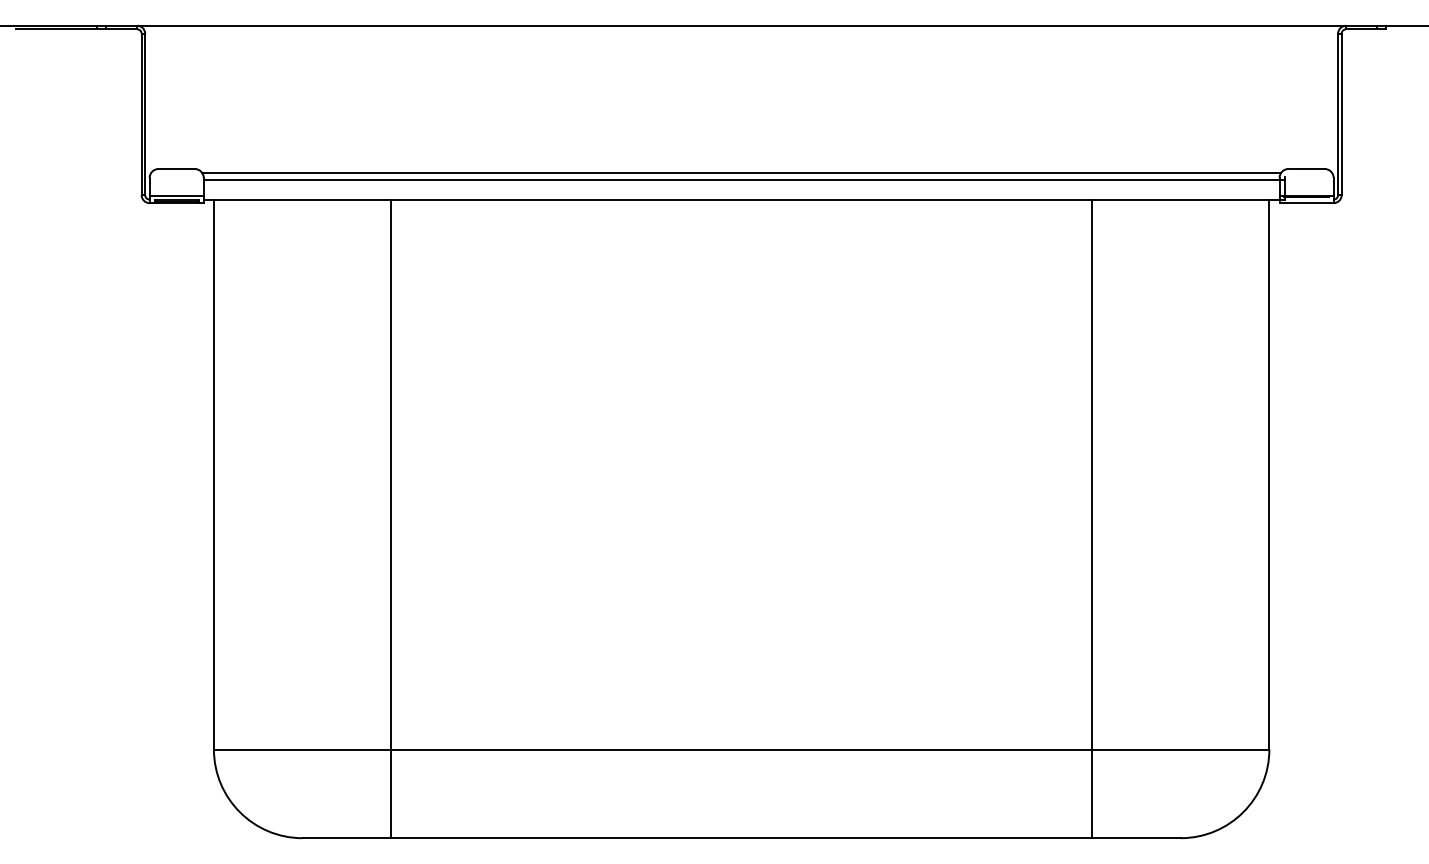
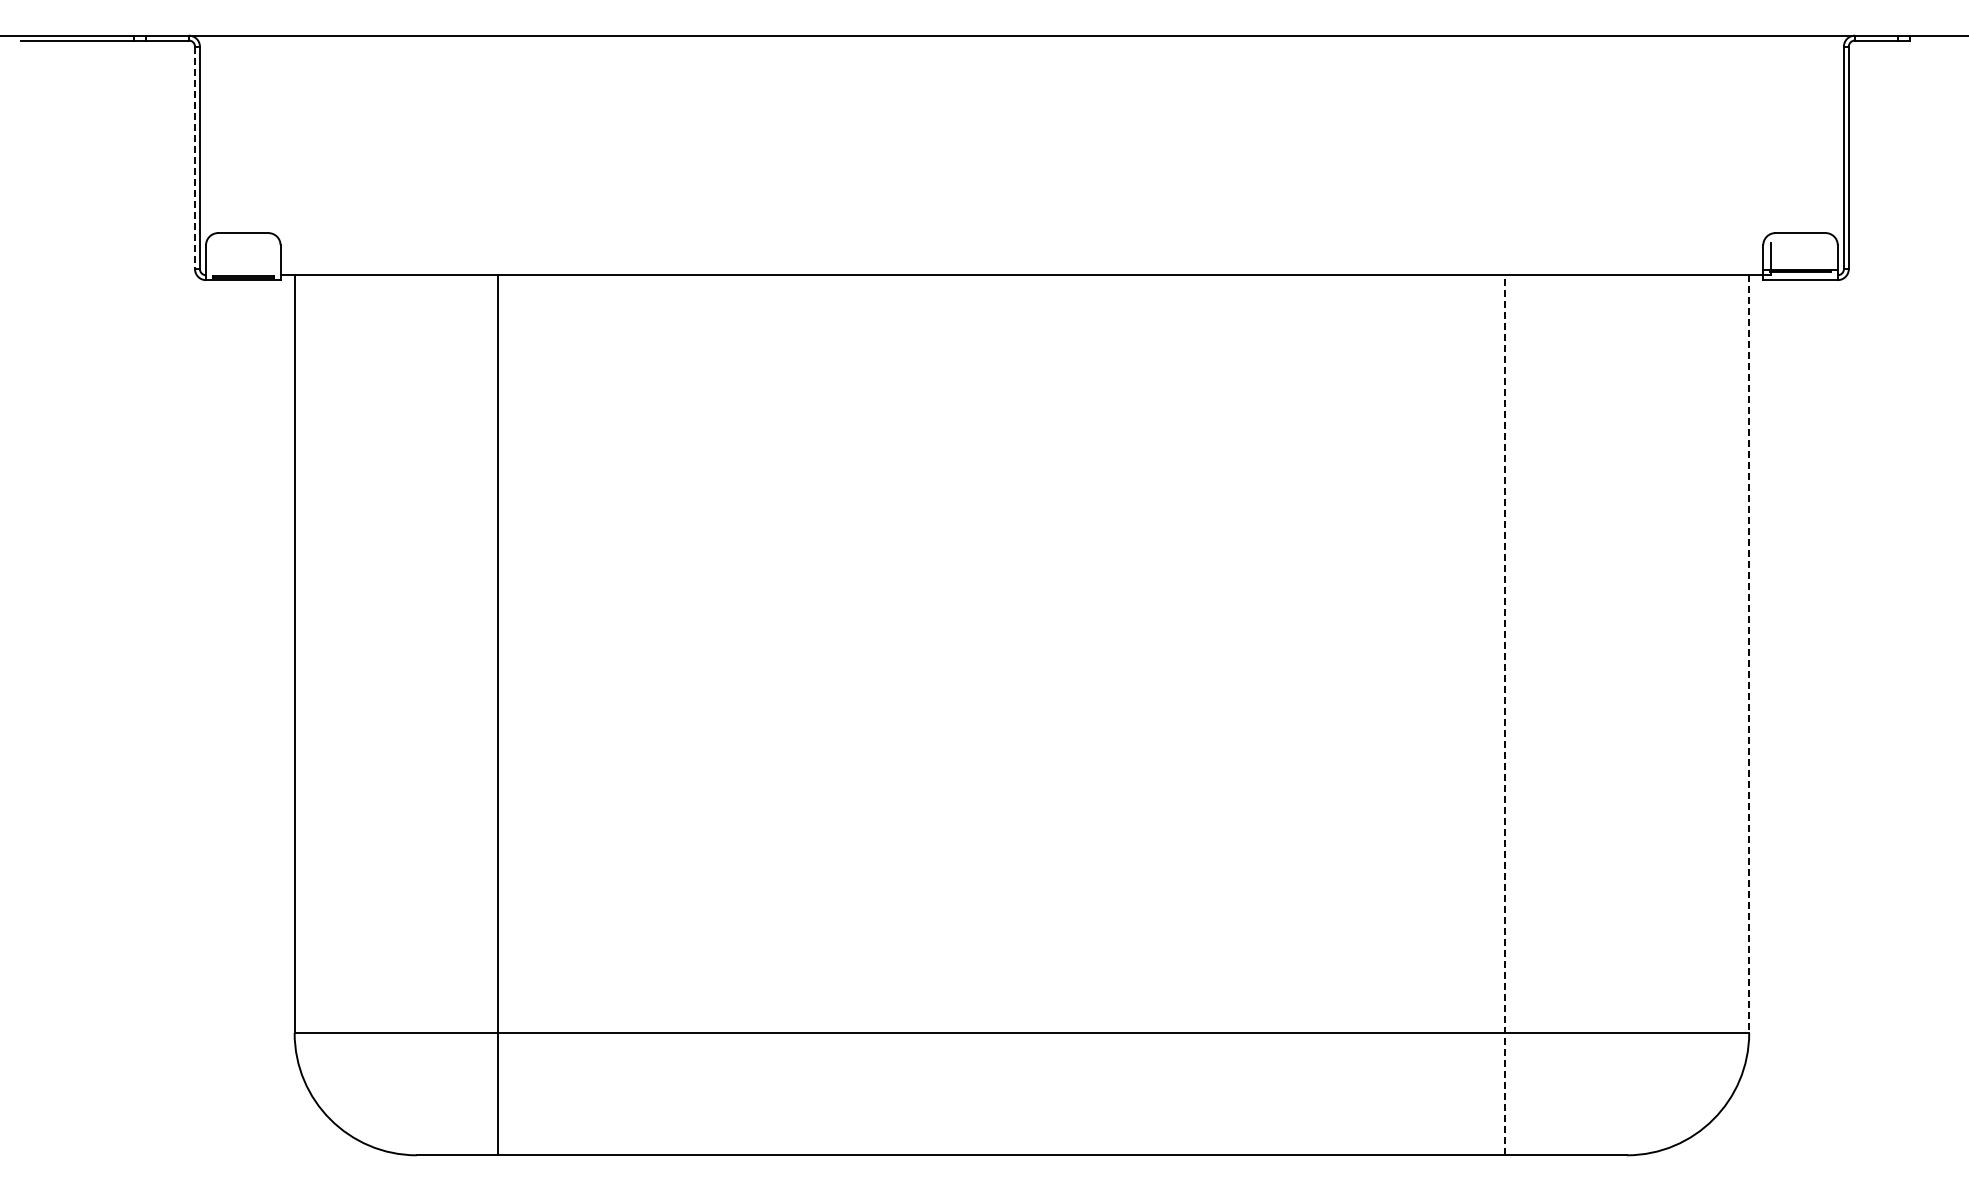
line: (142, 114) -> (195, 158), solid -> dashed
line: (741, 172) -> (1021, 238), removed
line: (744, 180) -> (1025, 248), removed
line: (176, 196) -> (243, 270), removed
line: (1269, 474) -> (1749, 654), solid -> dashed
line: (1091, 518) -> (1504, 714), solid -> dashed
line: (391, 519) -> (498, 715), moved

